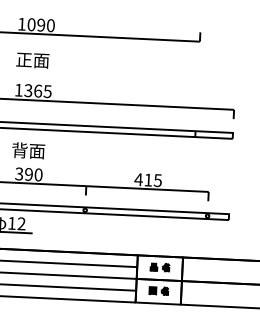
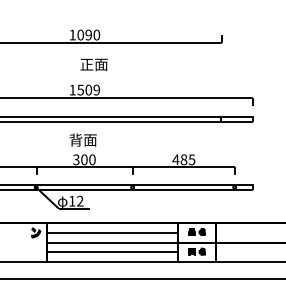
text: (32, 60) -> (93, 64), moved
text: (37, 90) -> (88, 89), 1365 -> 1509
text: (29, 174) -> (84, 159), 390 -> 300
text: (147, 179) -> (183, 159), 415 -> 485

